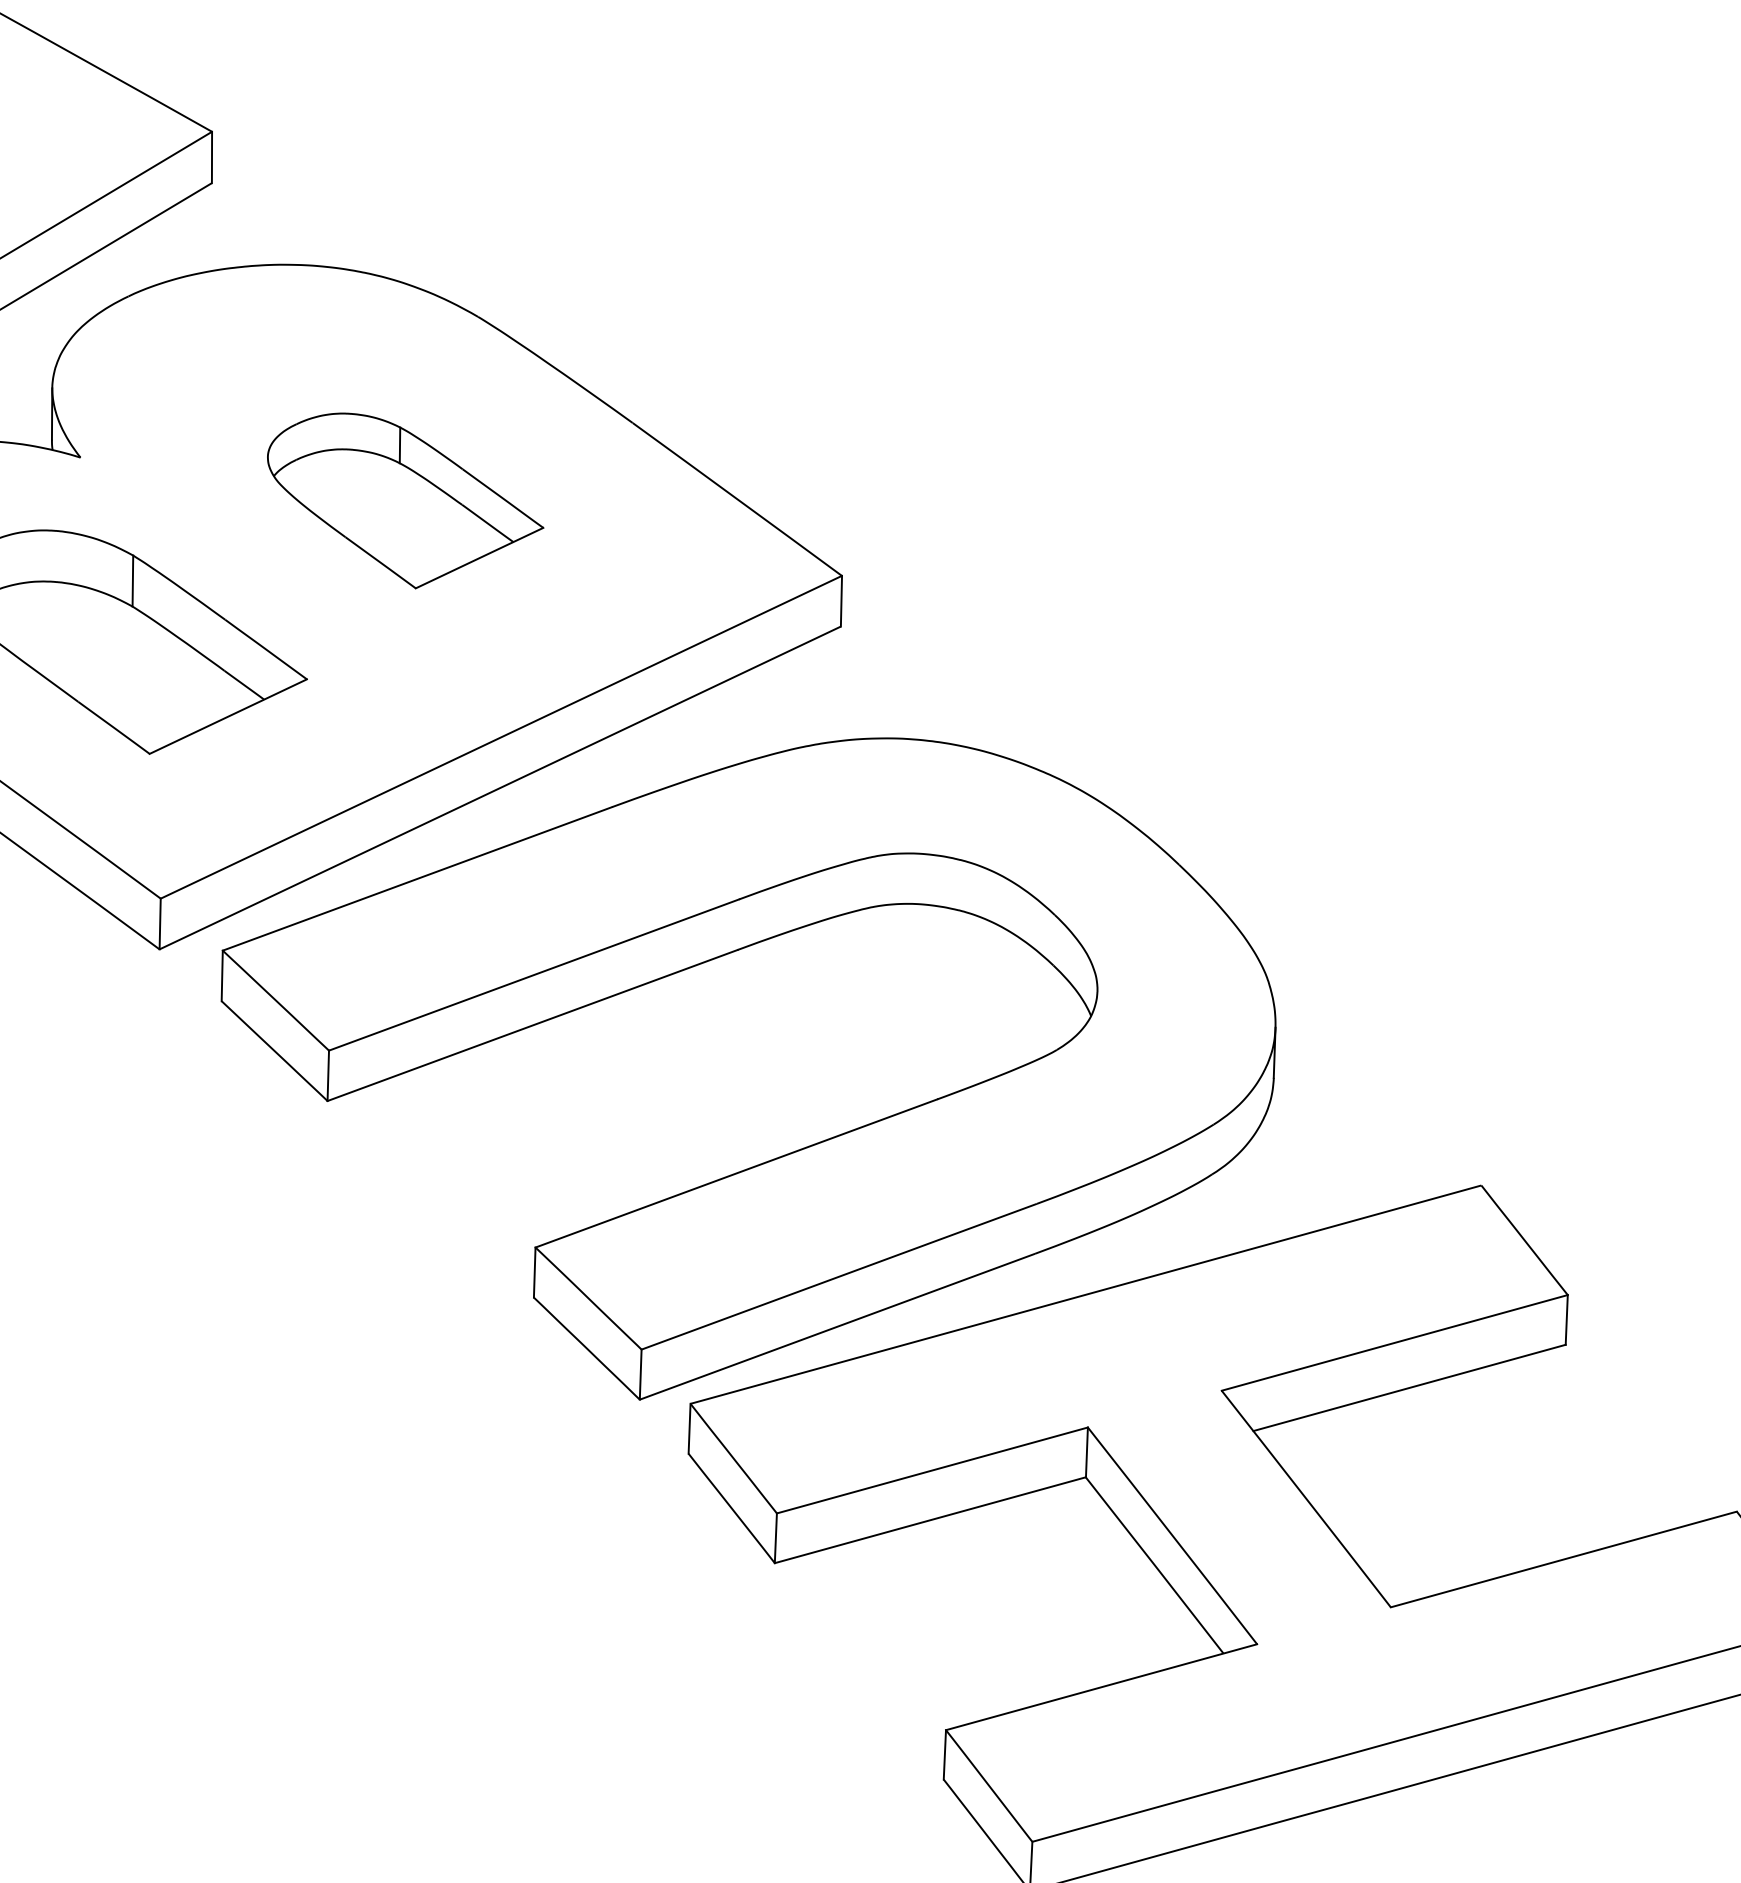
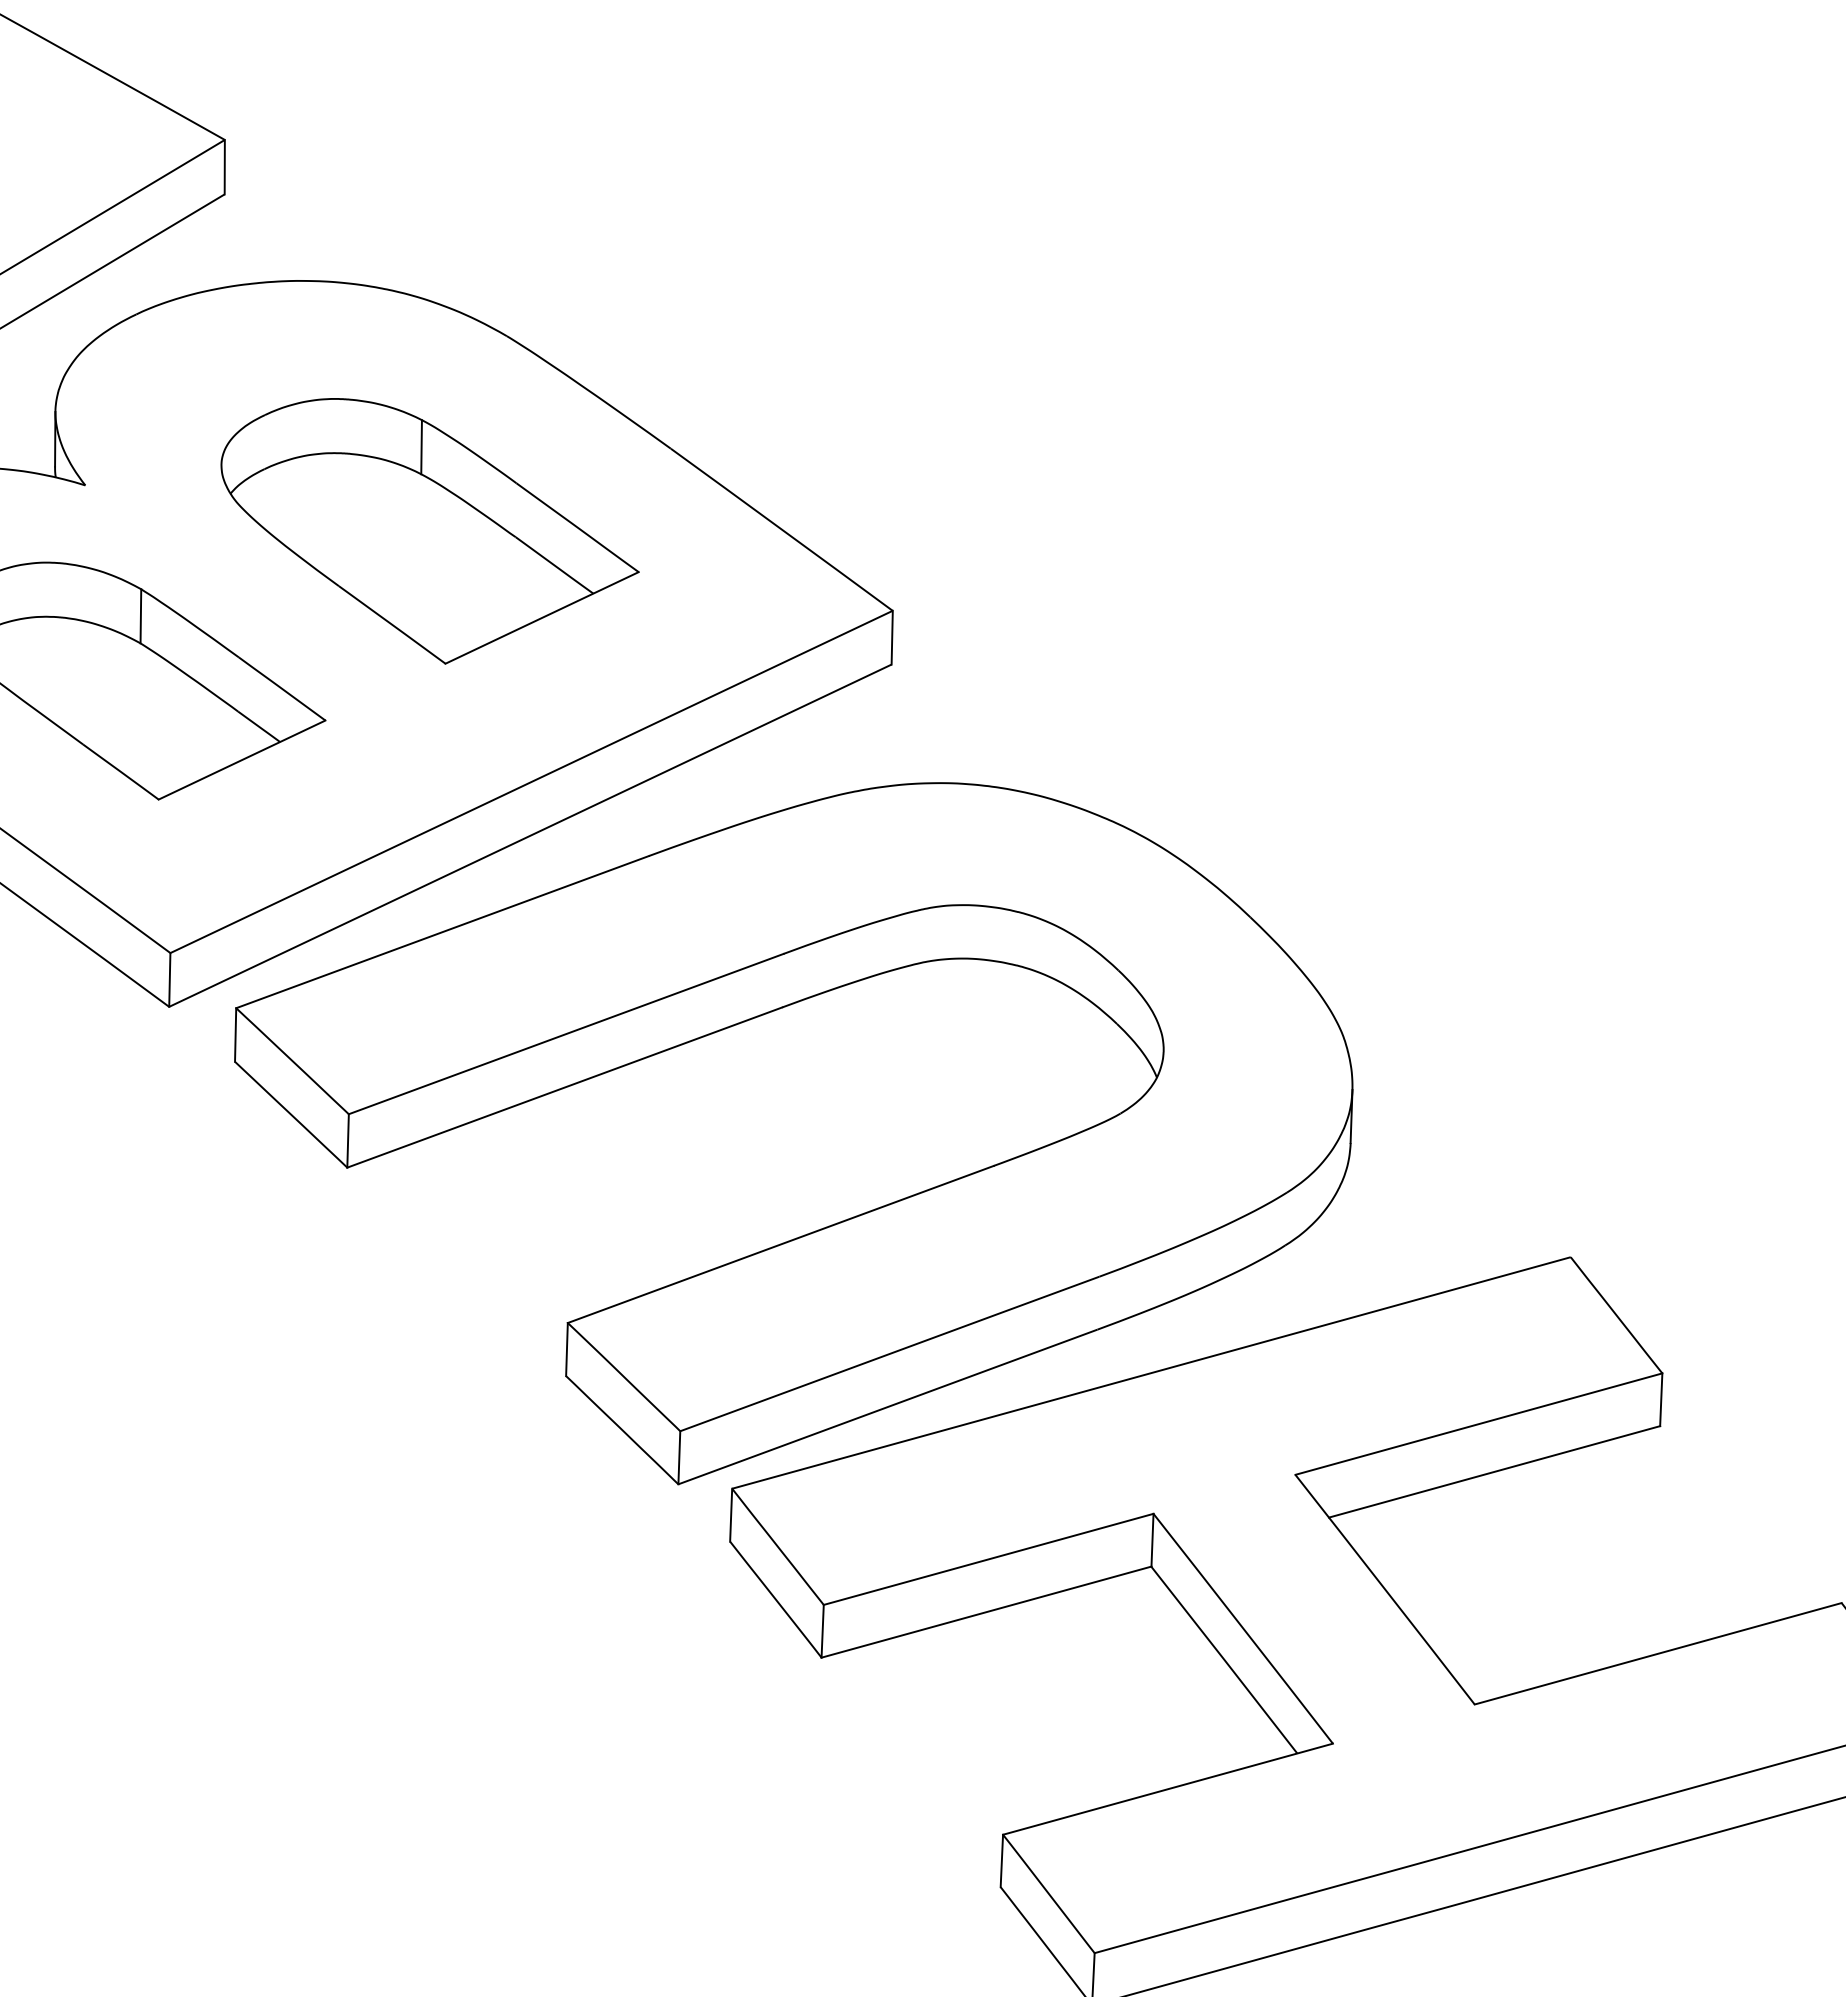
part: (405, 501) -> (429, 531), size x1.43

